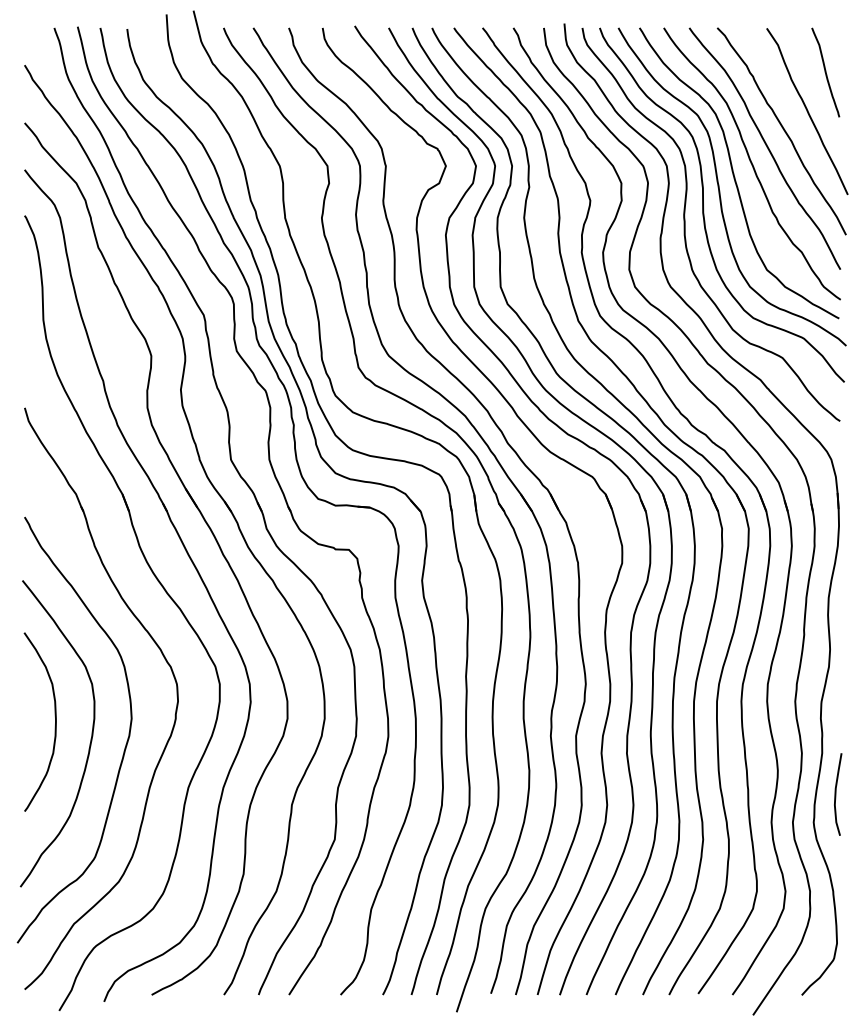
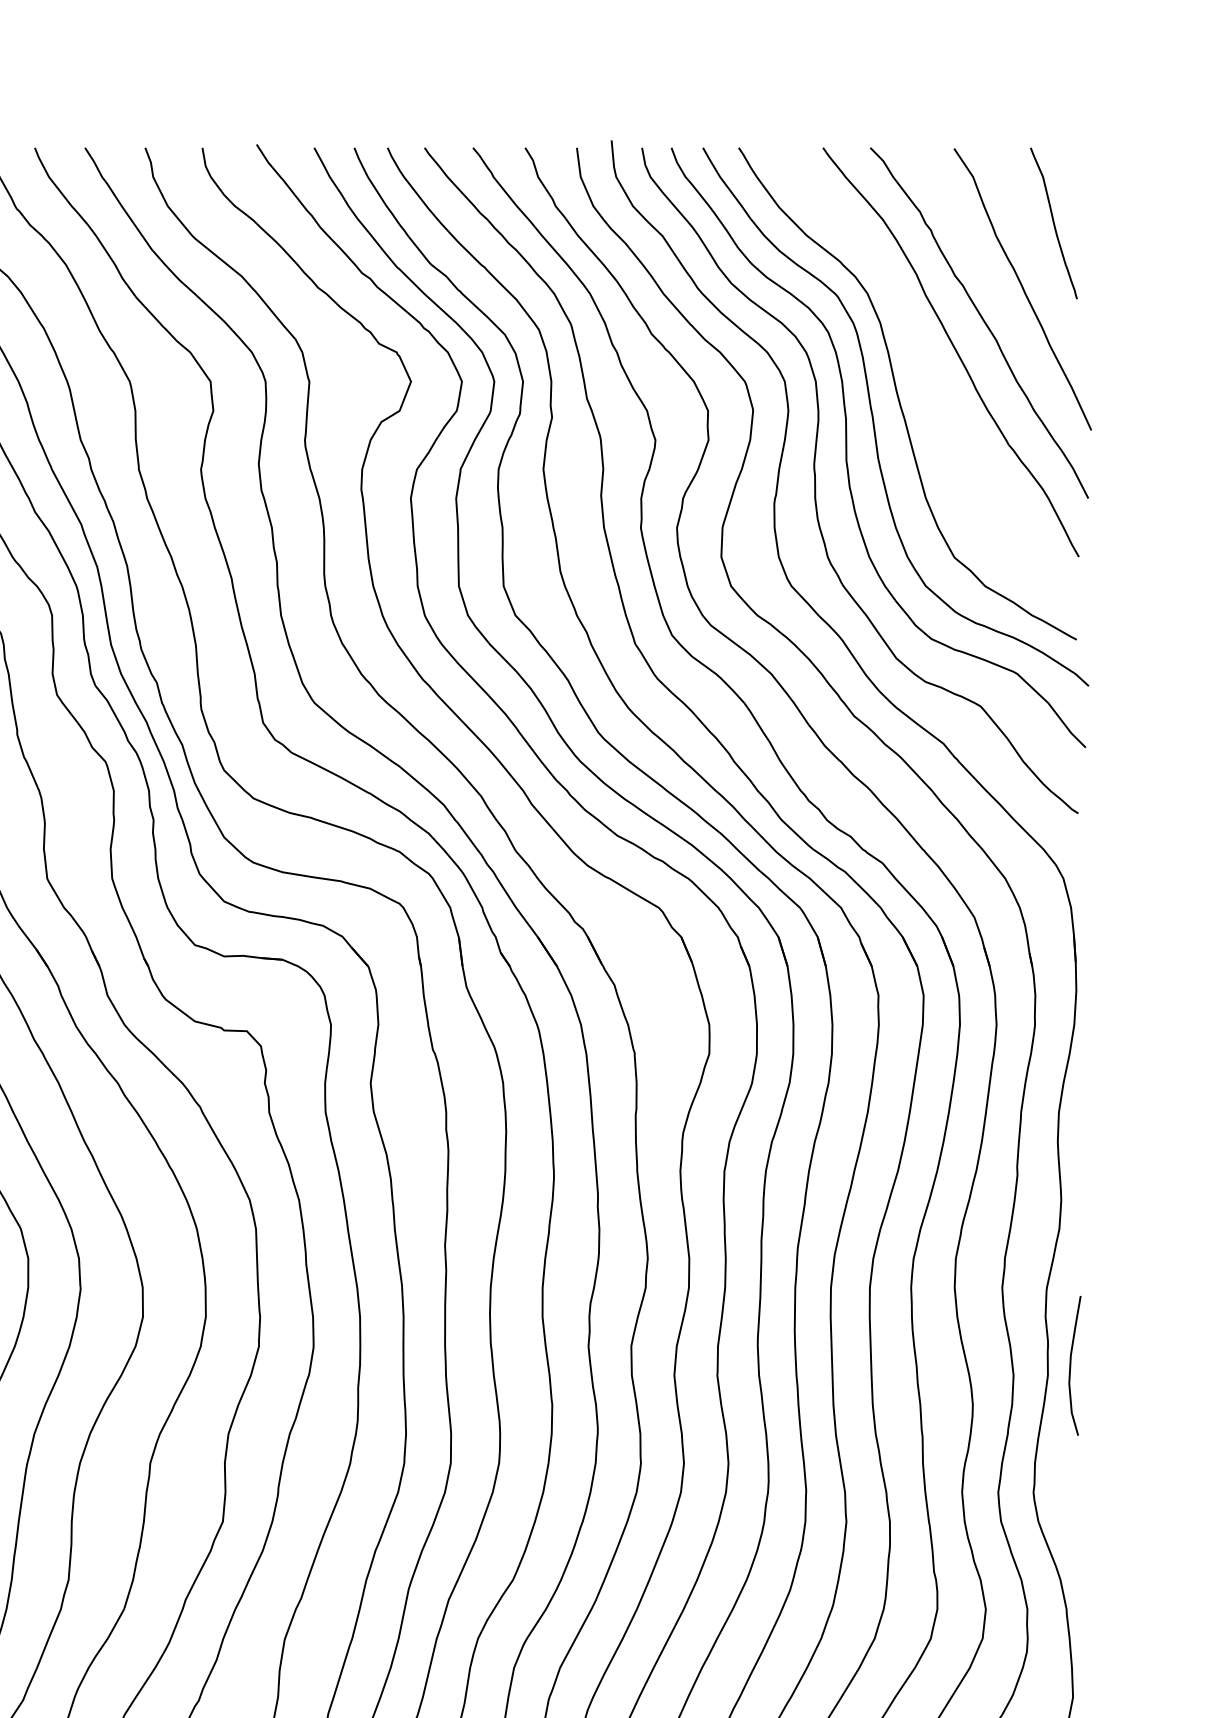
curve: (751, 163) -> (928, 377), removed
curve: (836, 794) -> (1072, 1365), moved

